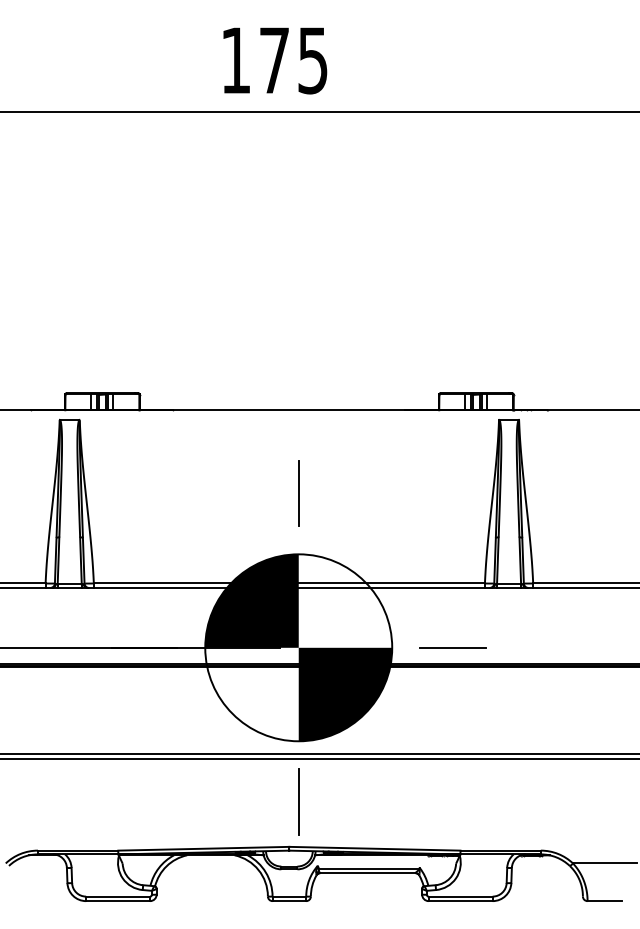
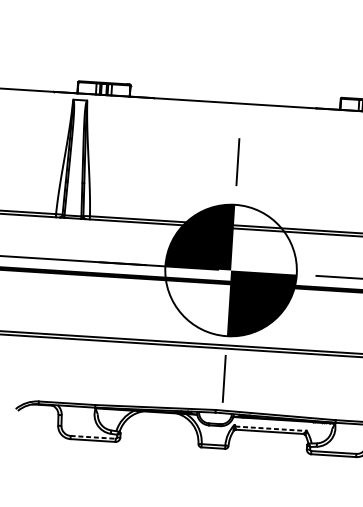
line: (369, 868) -> (271, 428), solid -> dashed
line: (118, 896) -> (93, 437), solid -> dashed

